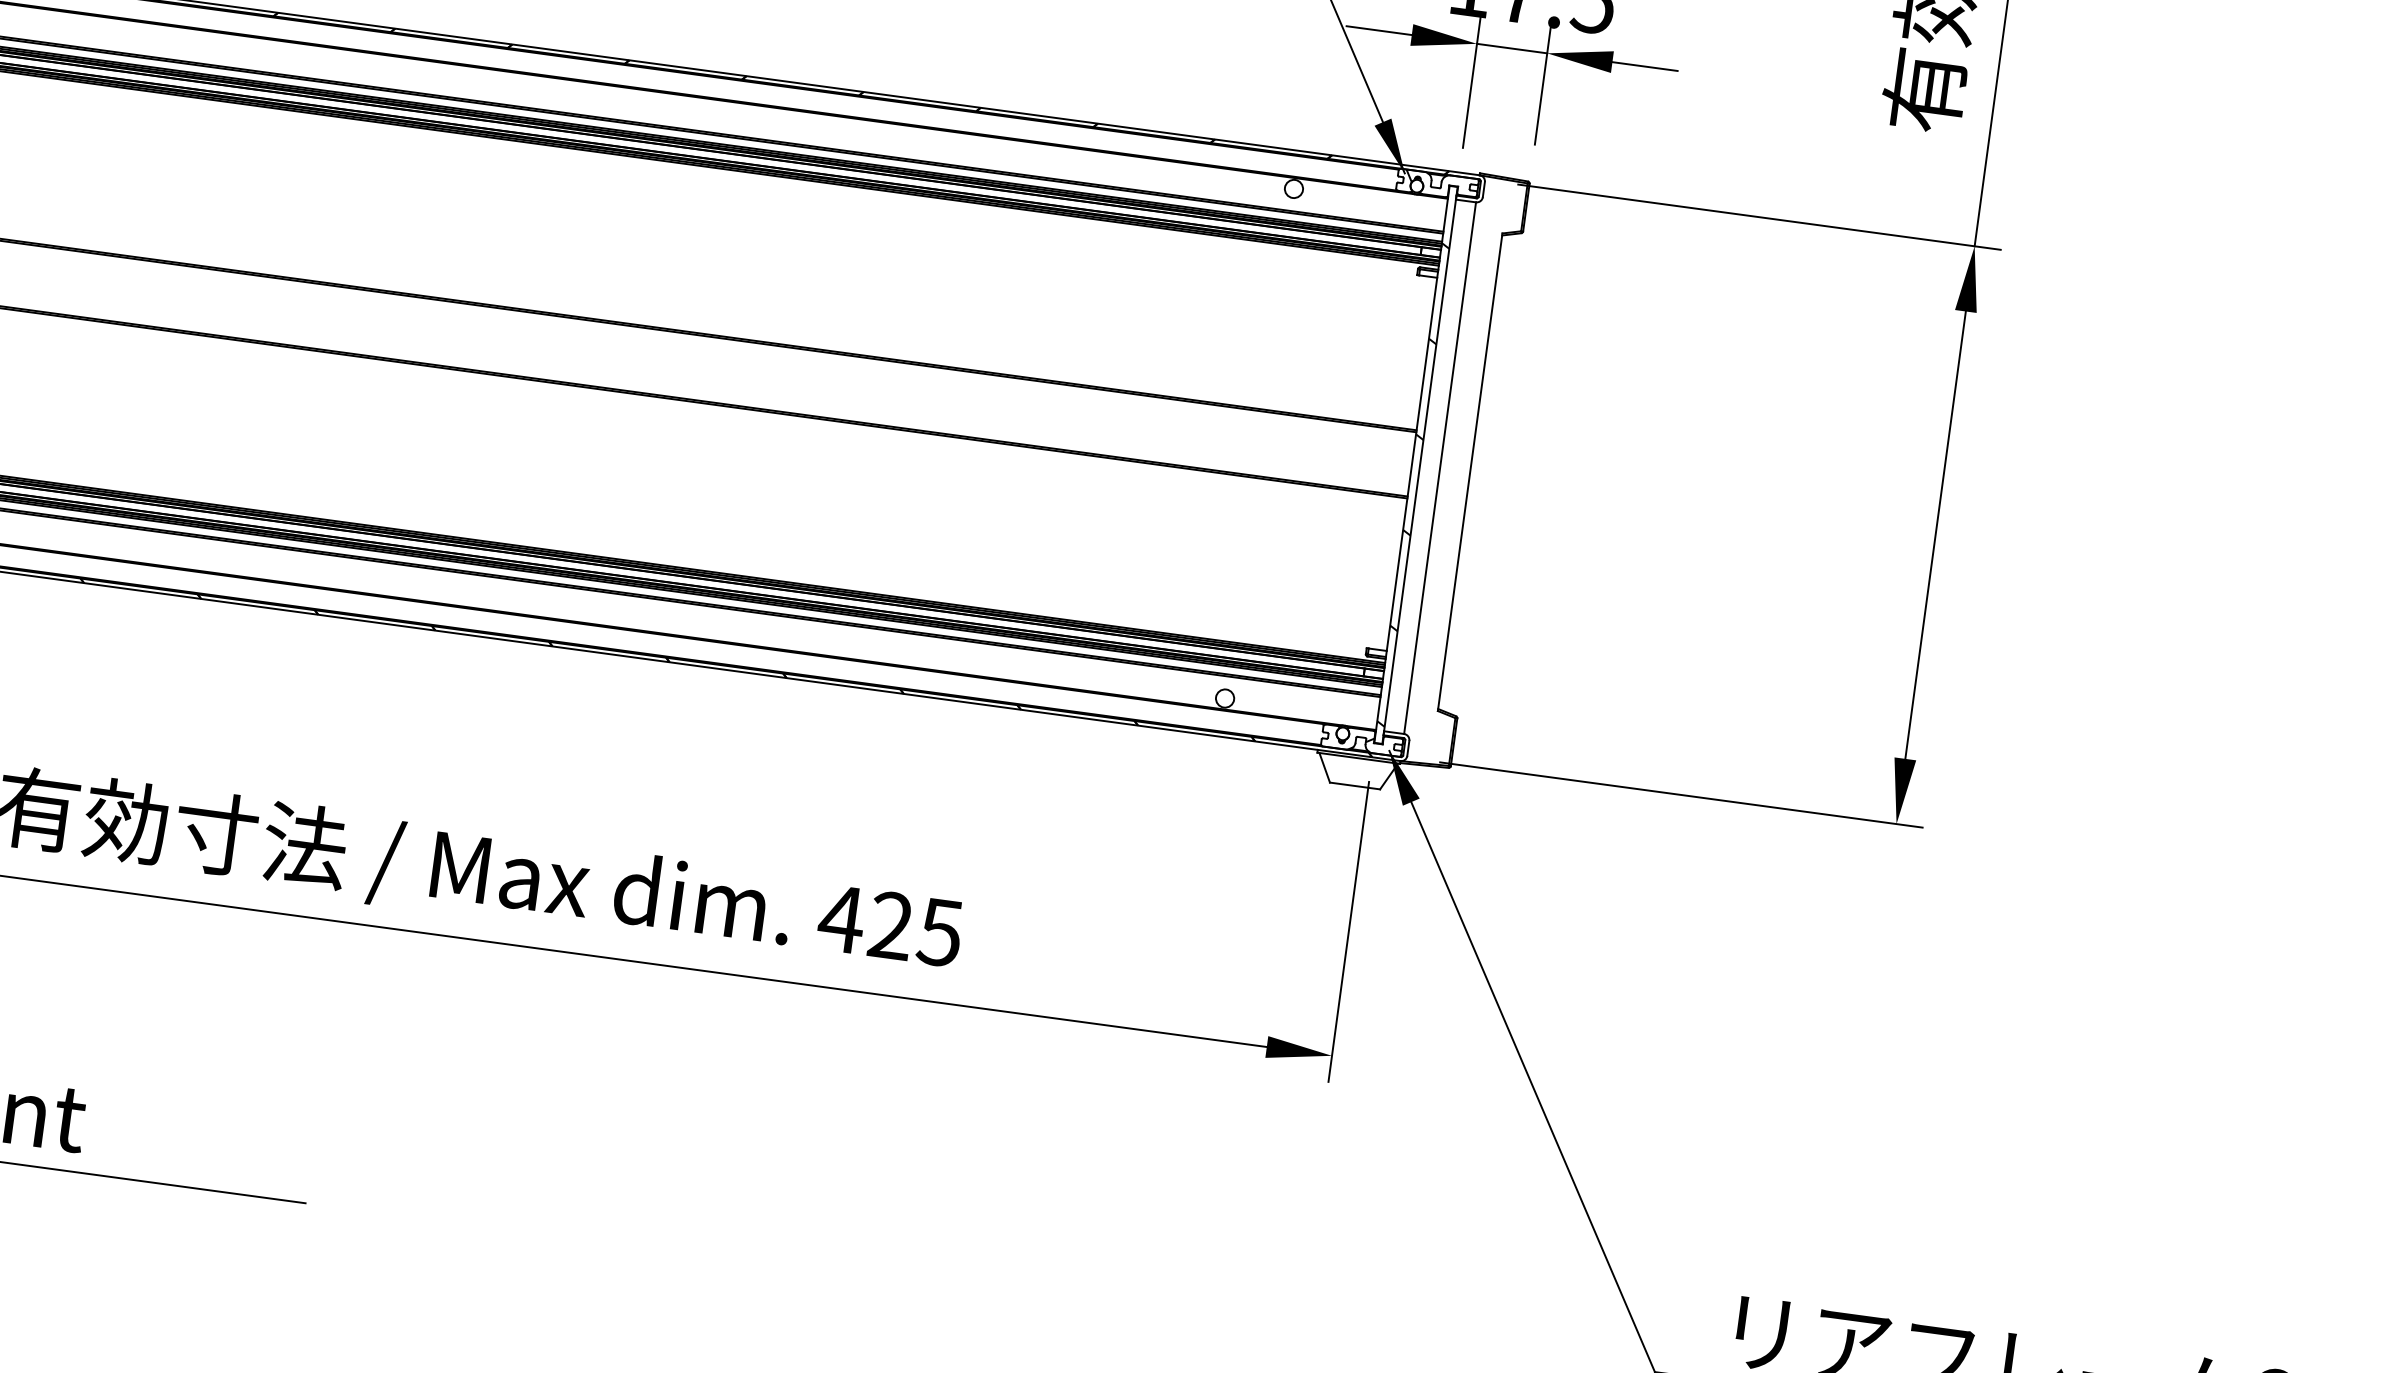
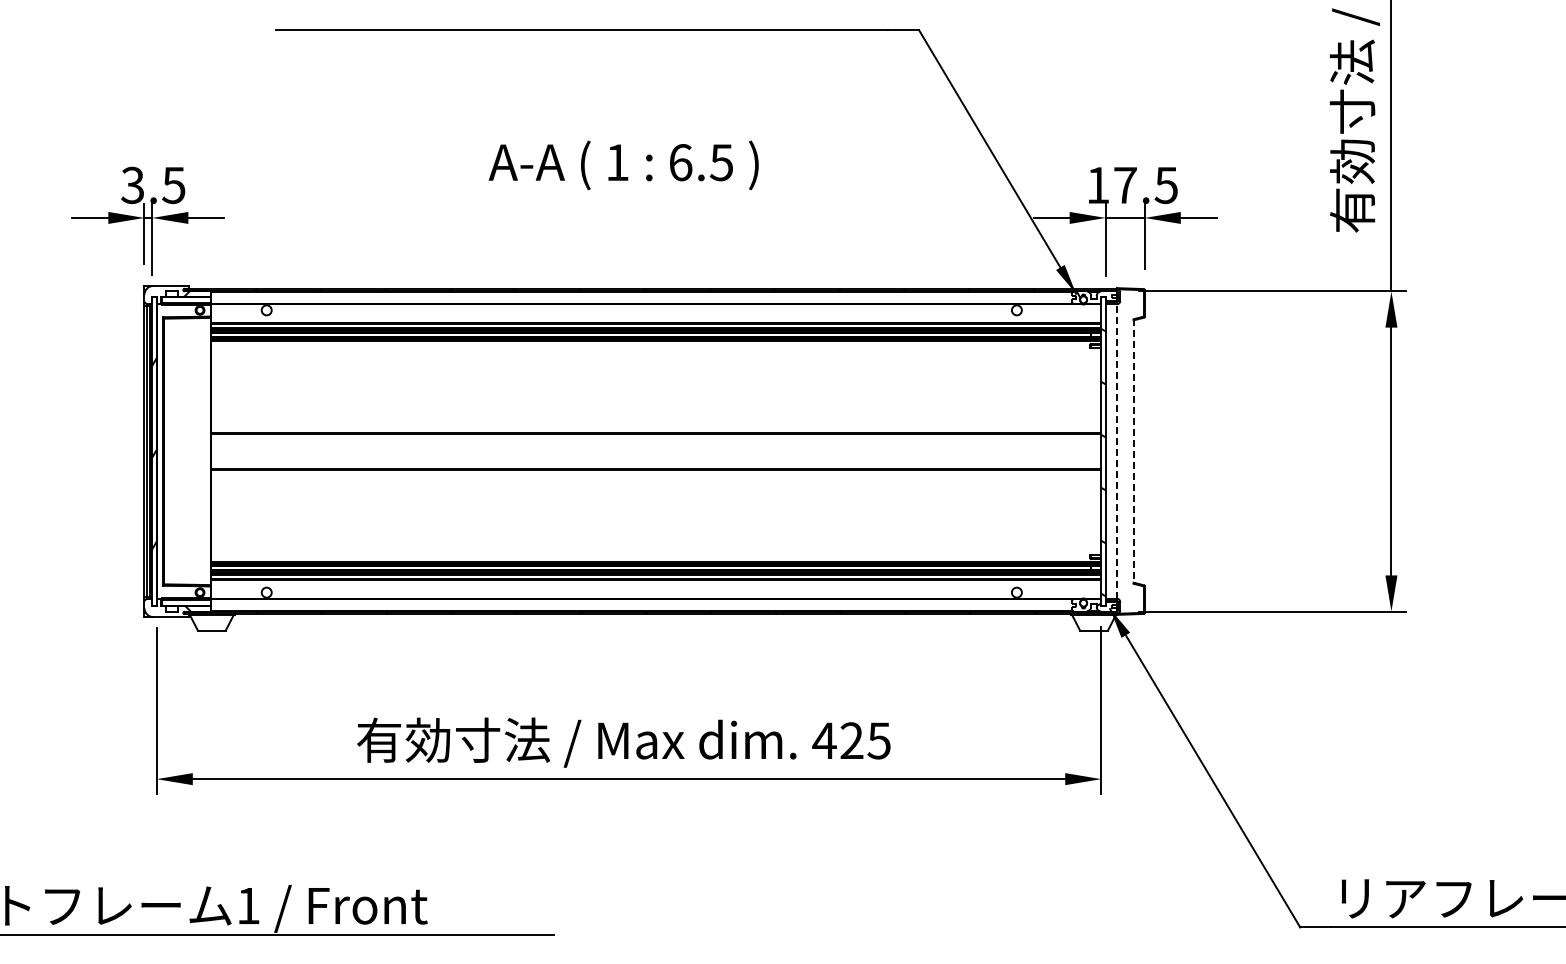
line: (1439, 468) -> (1116, 451), solid -> dashed
line: (1469, 474) -> (1133, 452), solid -> dashed

